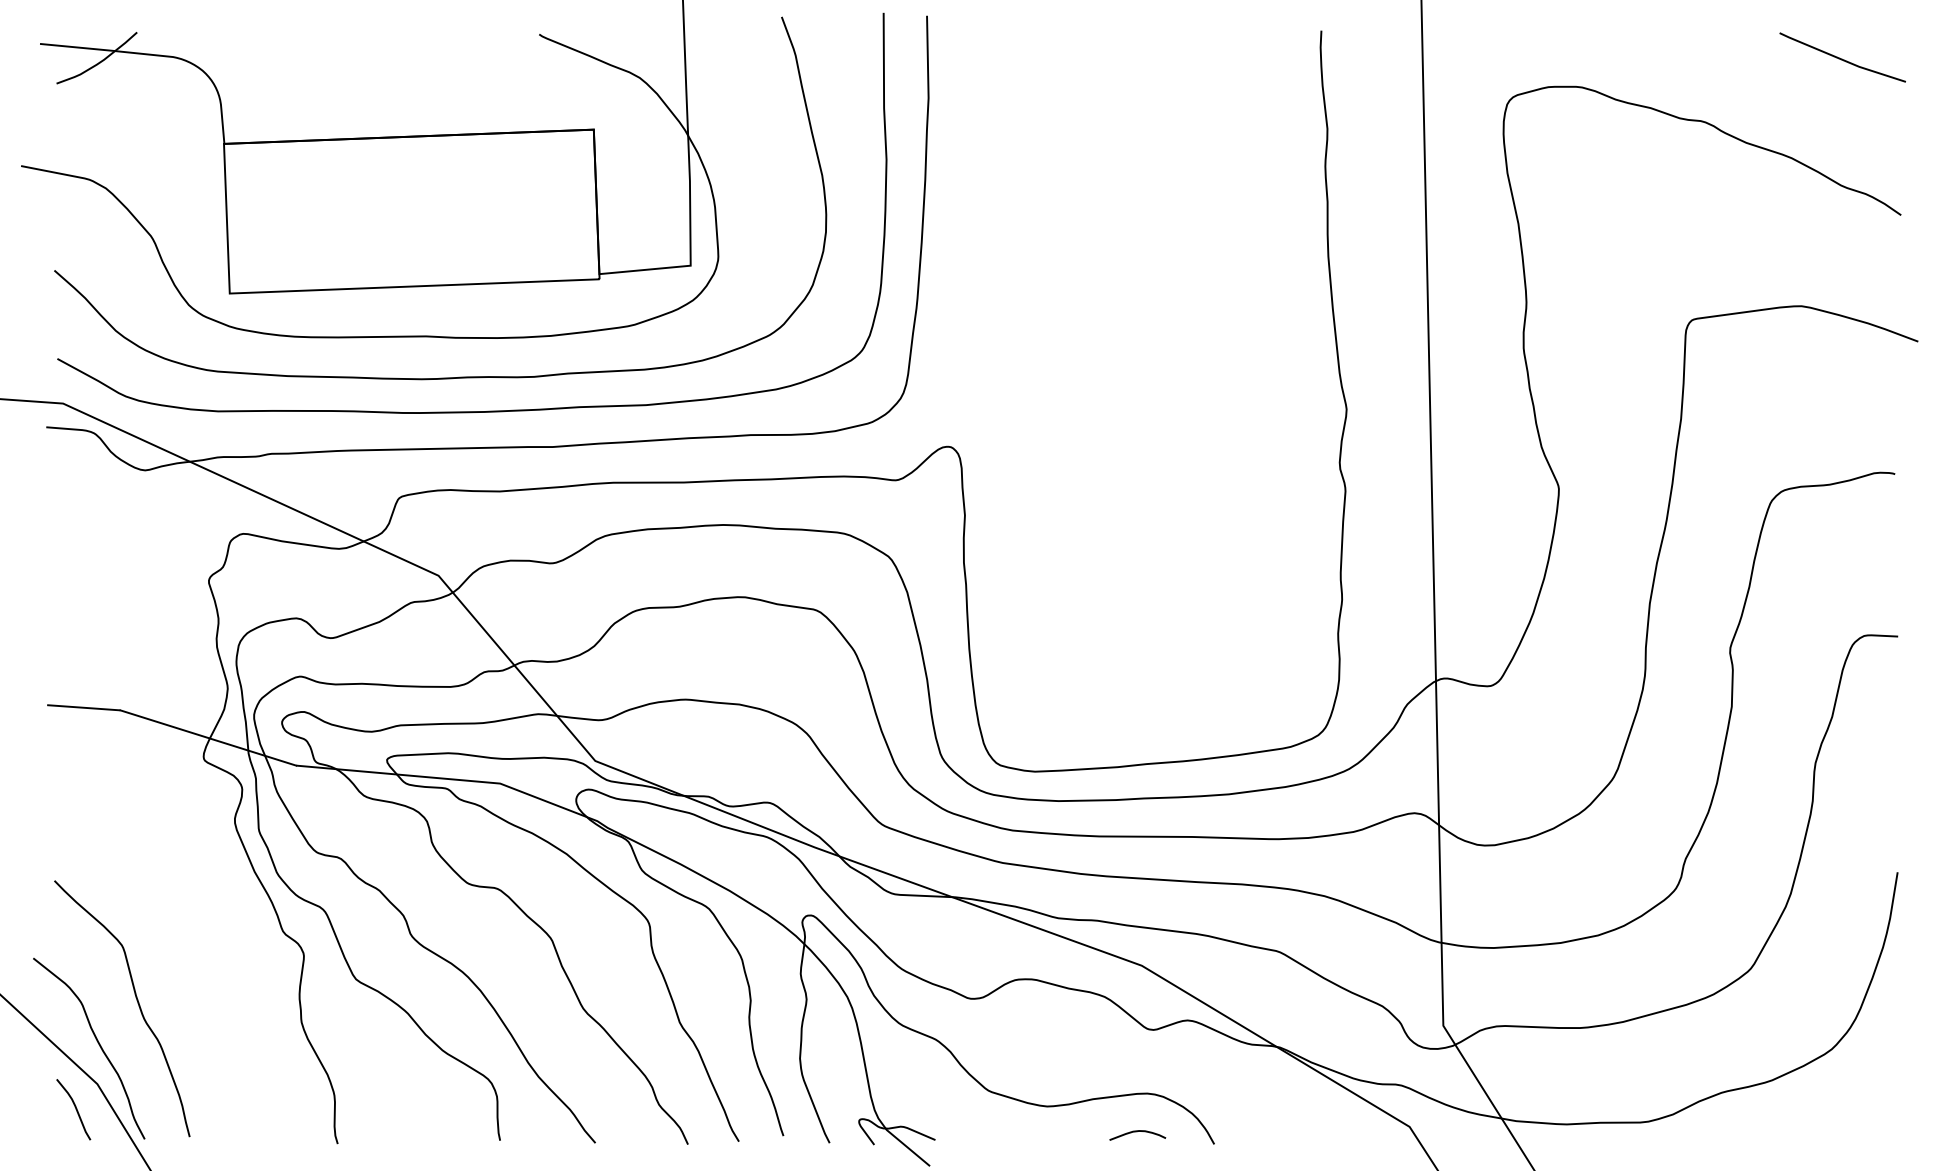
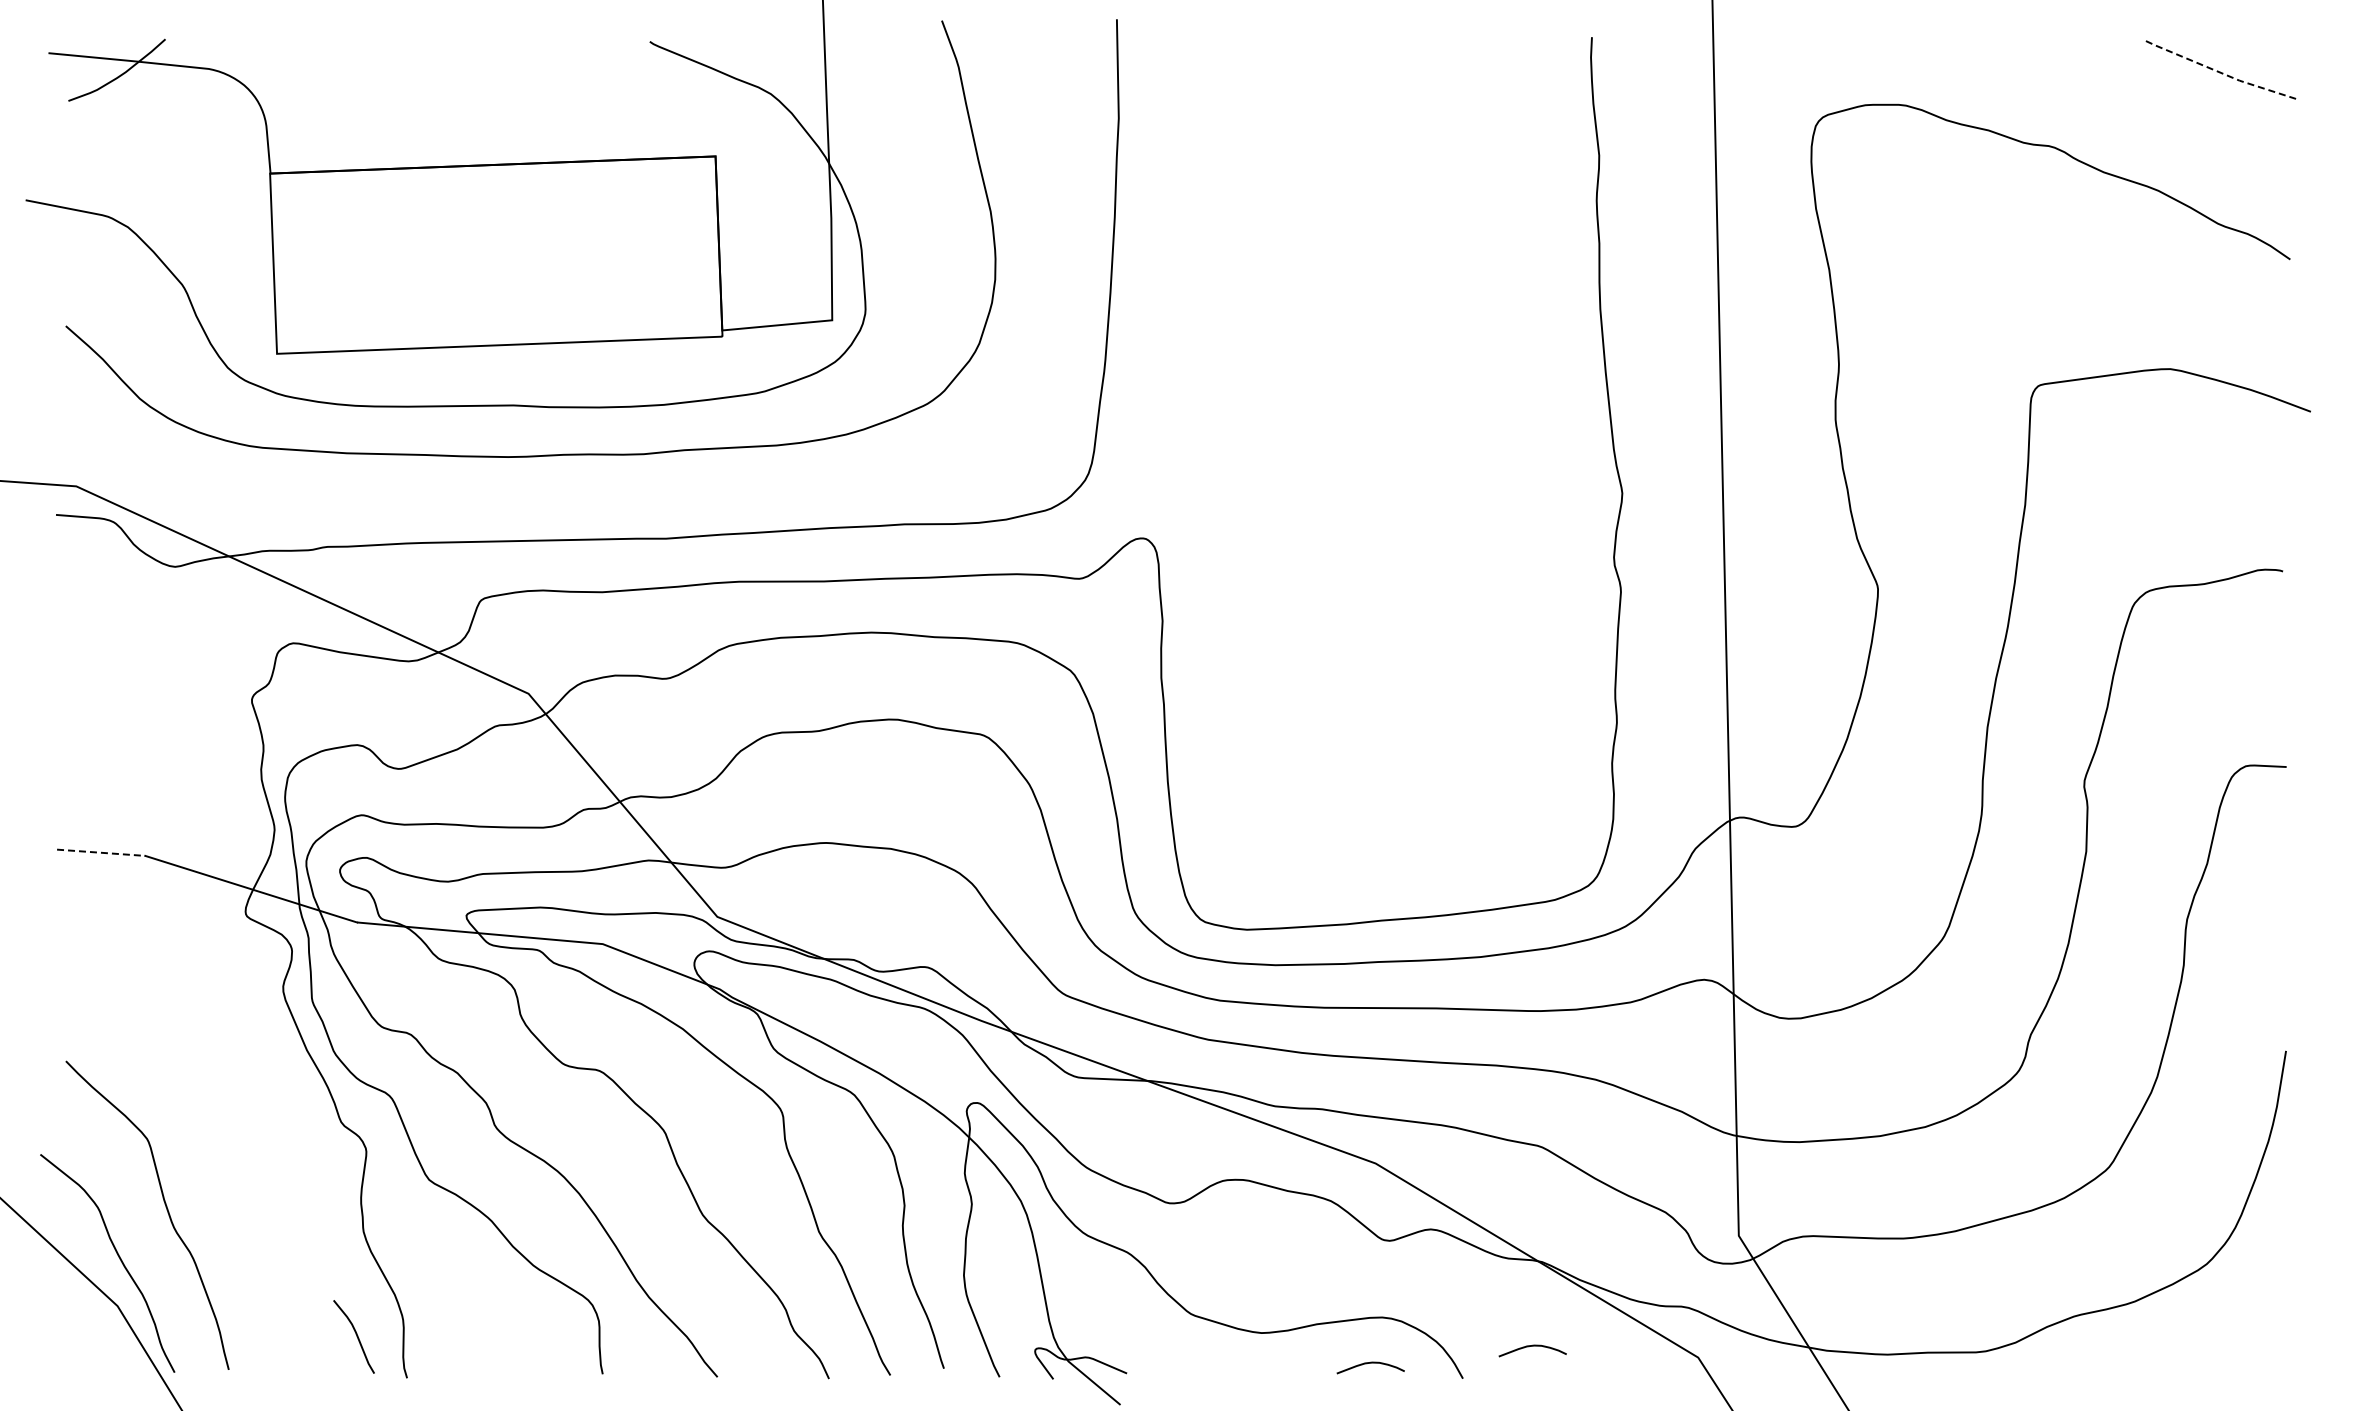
line: (1841, 59) -> (2218, 71), solid -> dashed
curve: (471, 411) -> (568, 495), removed
line: (84, 707) -> (101, 852), solid -> dashed
curve: (74, 1107) -> (355, 1334), moved
curve: (1272, 1117) -> (1532, 1346), added

